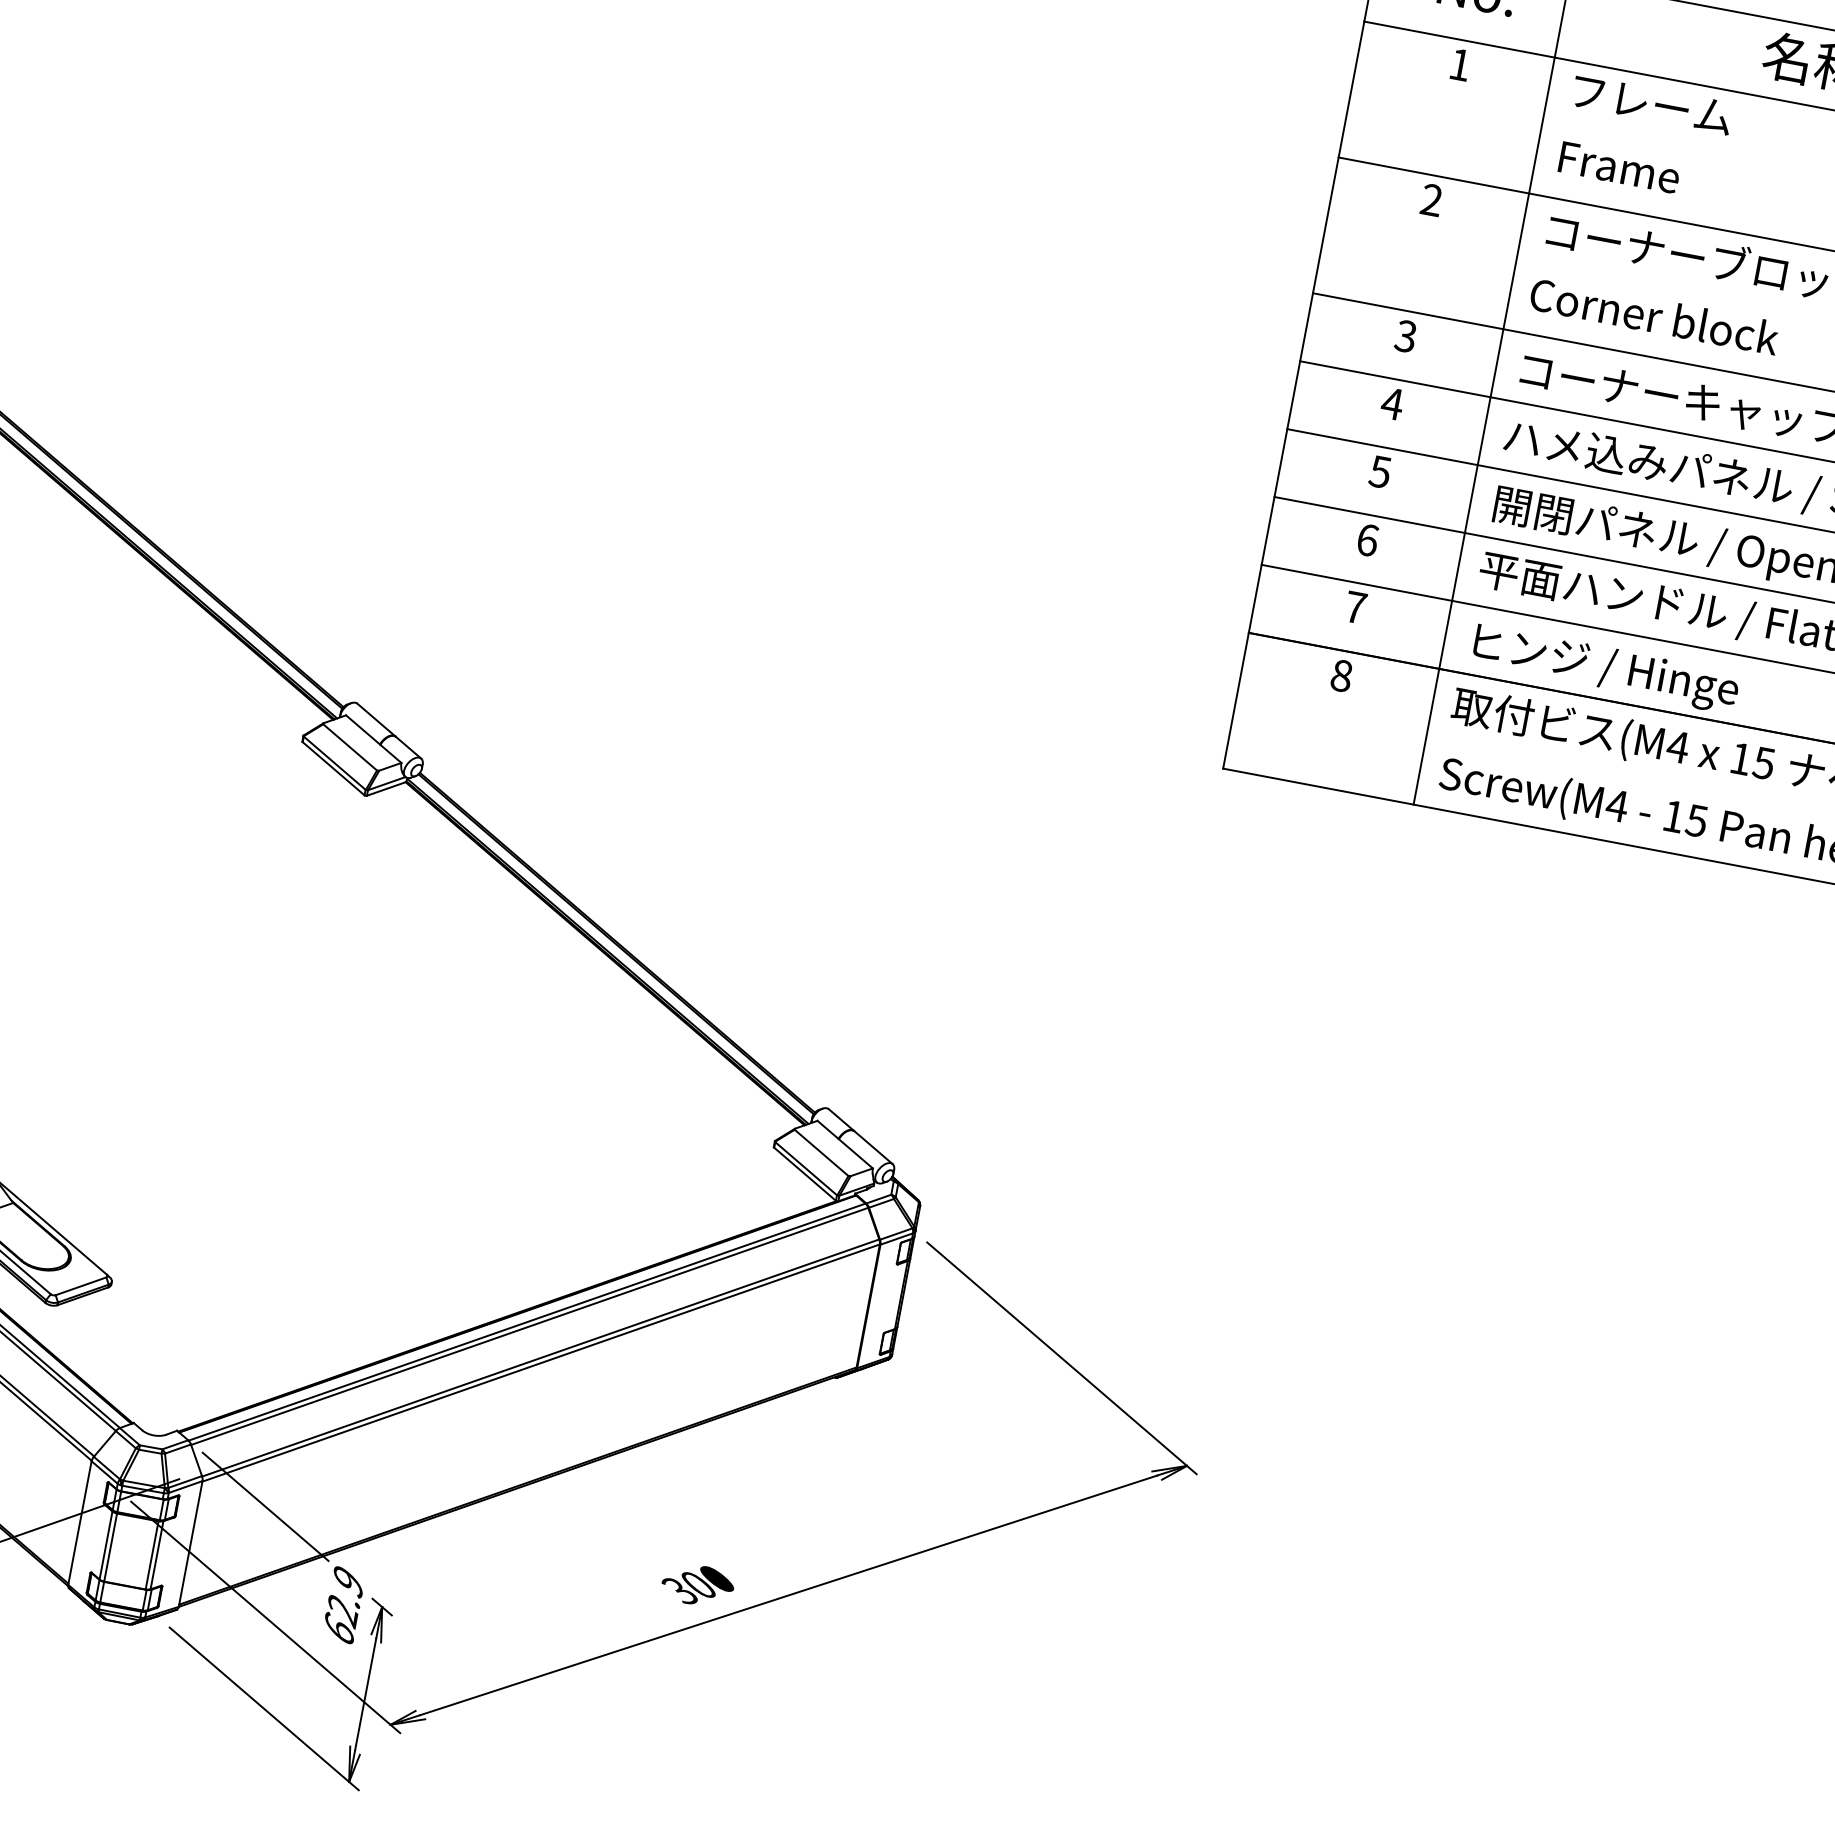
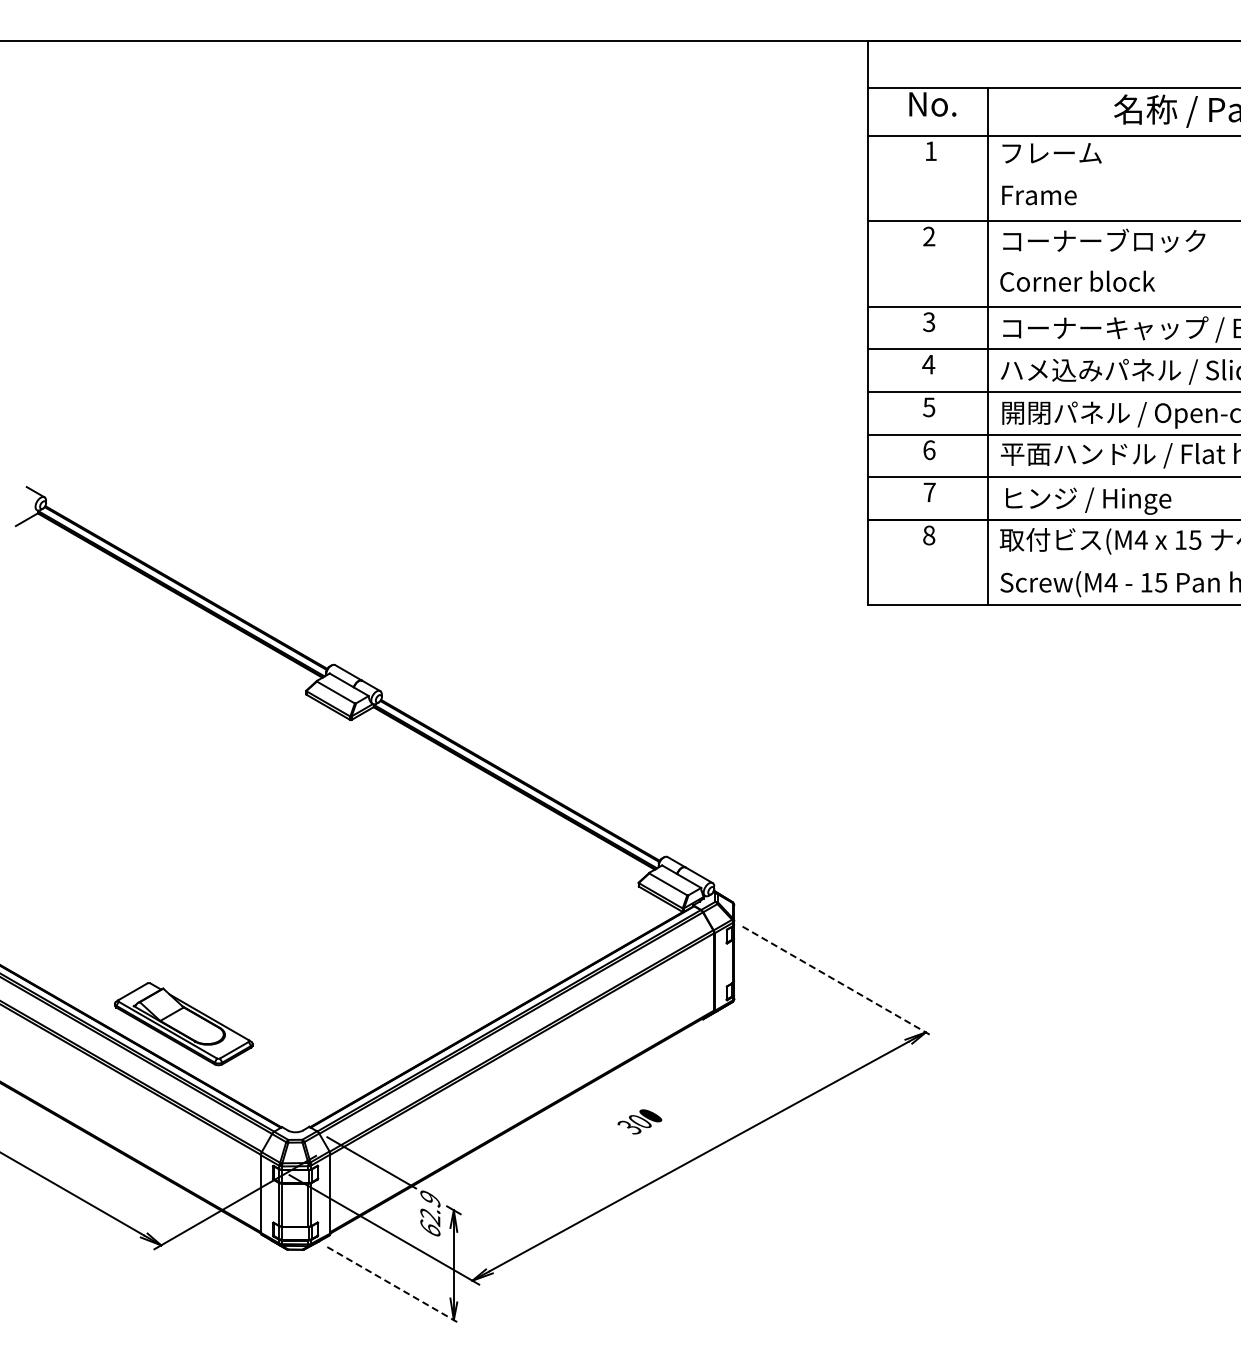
line: (1061, 1358) -> (837, 981), solid -> dashed
text: (697, 1584) -> (639, 1121), moved
line: (263, 1708) -> (393, 1285), solid -> dashed

